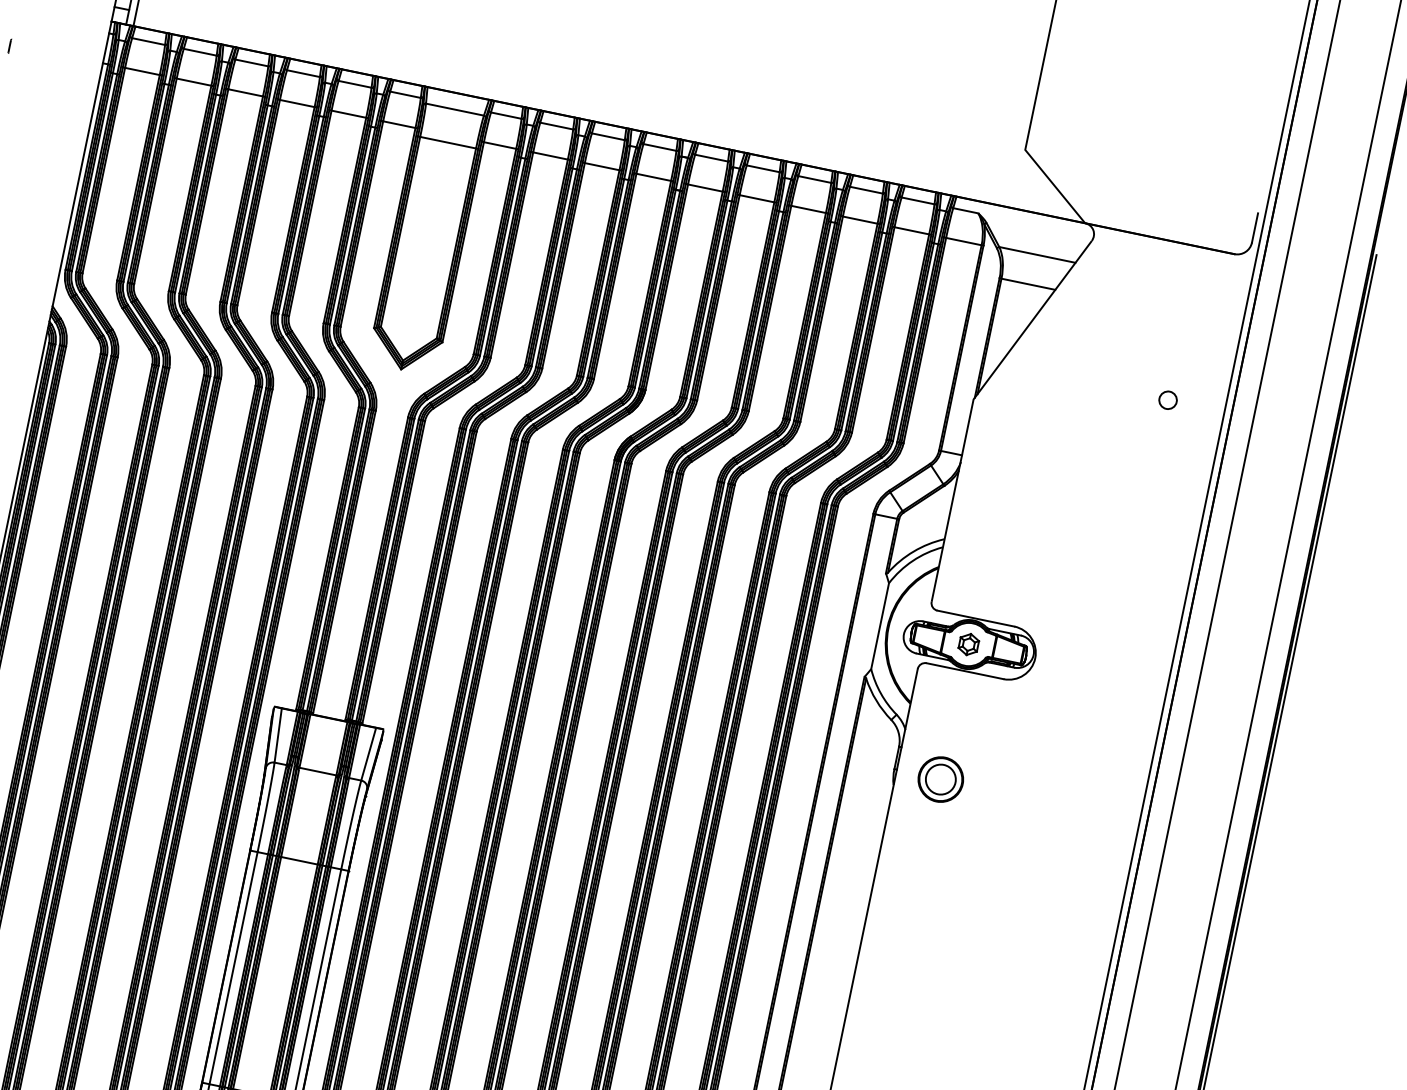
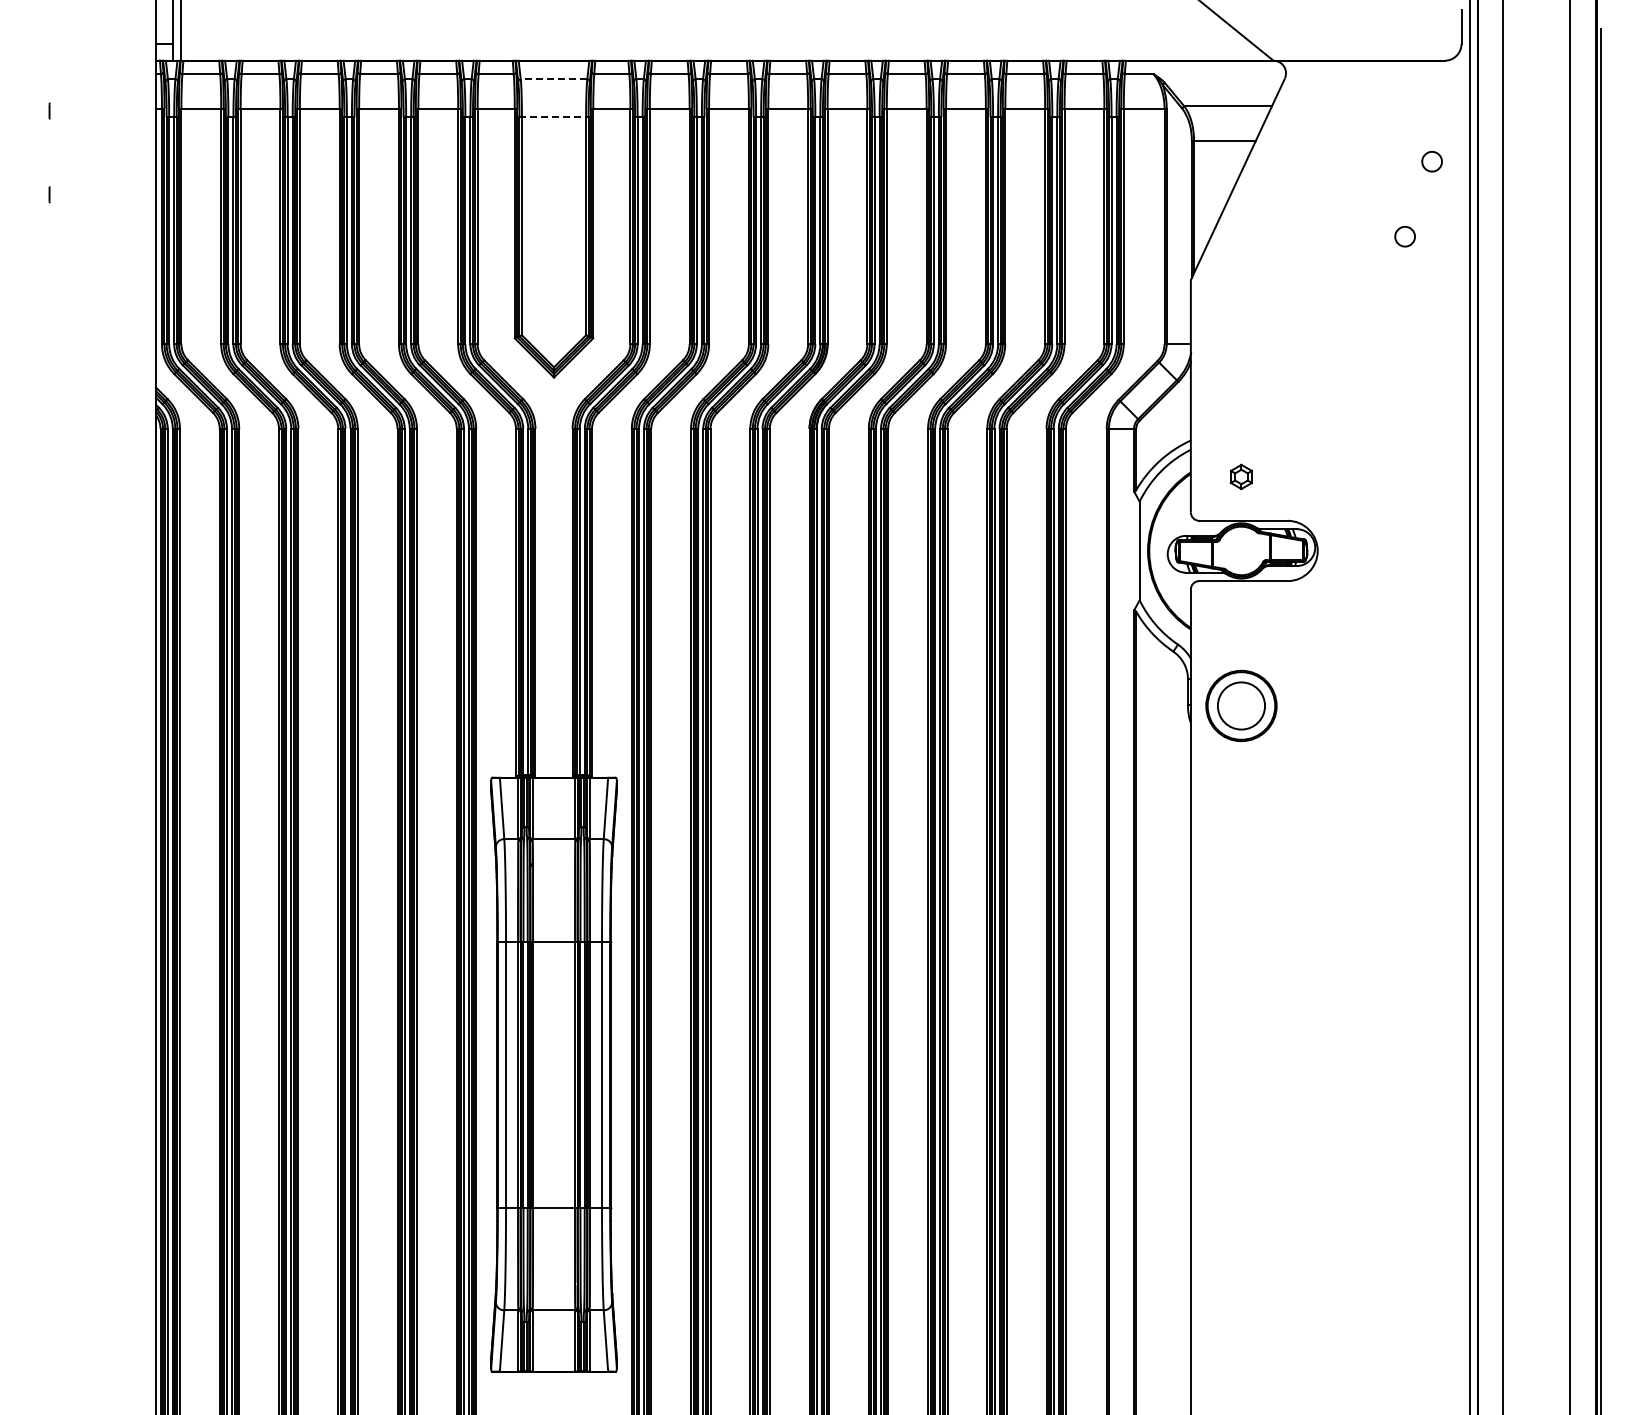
line: (454, 109) -> (553, 79), solid -> dashed
line: (448, 142) -> (554, 117), solid -> dashed
circle: (1204, 339) -> (1431, 161), added
part: (968, 643) -> (1240, 476), moved
part: (940, 779) -> (1241, 705), size x1.4

